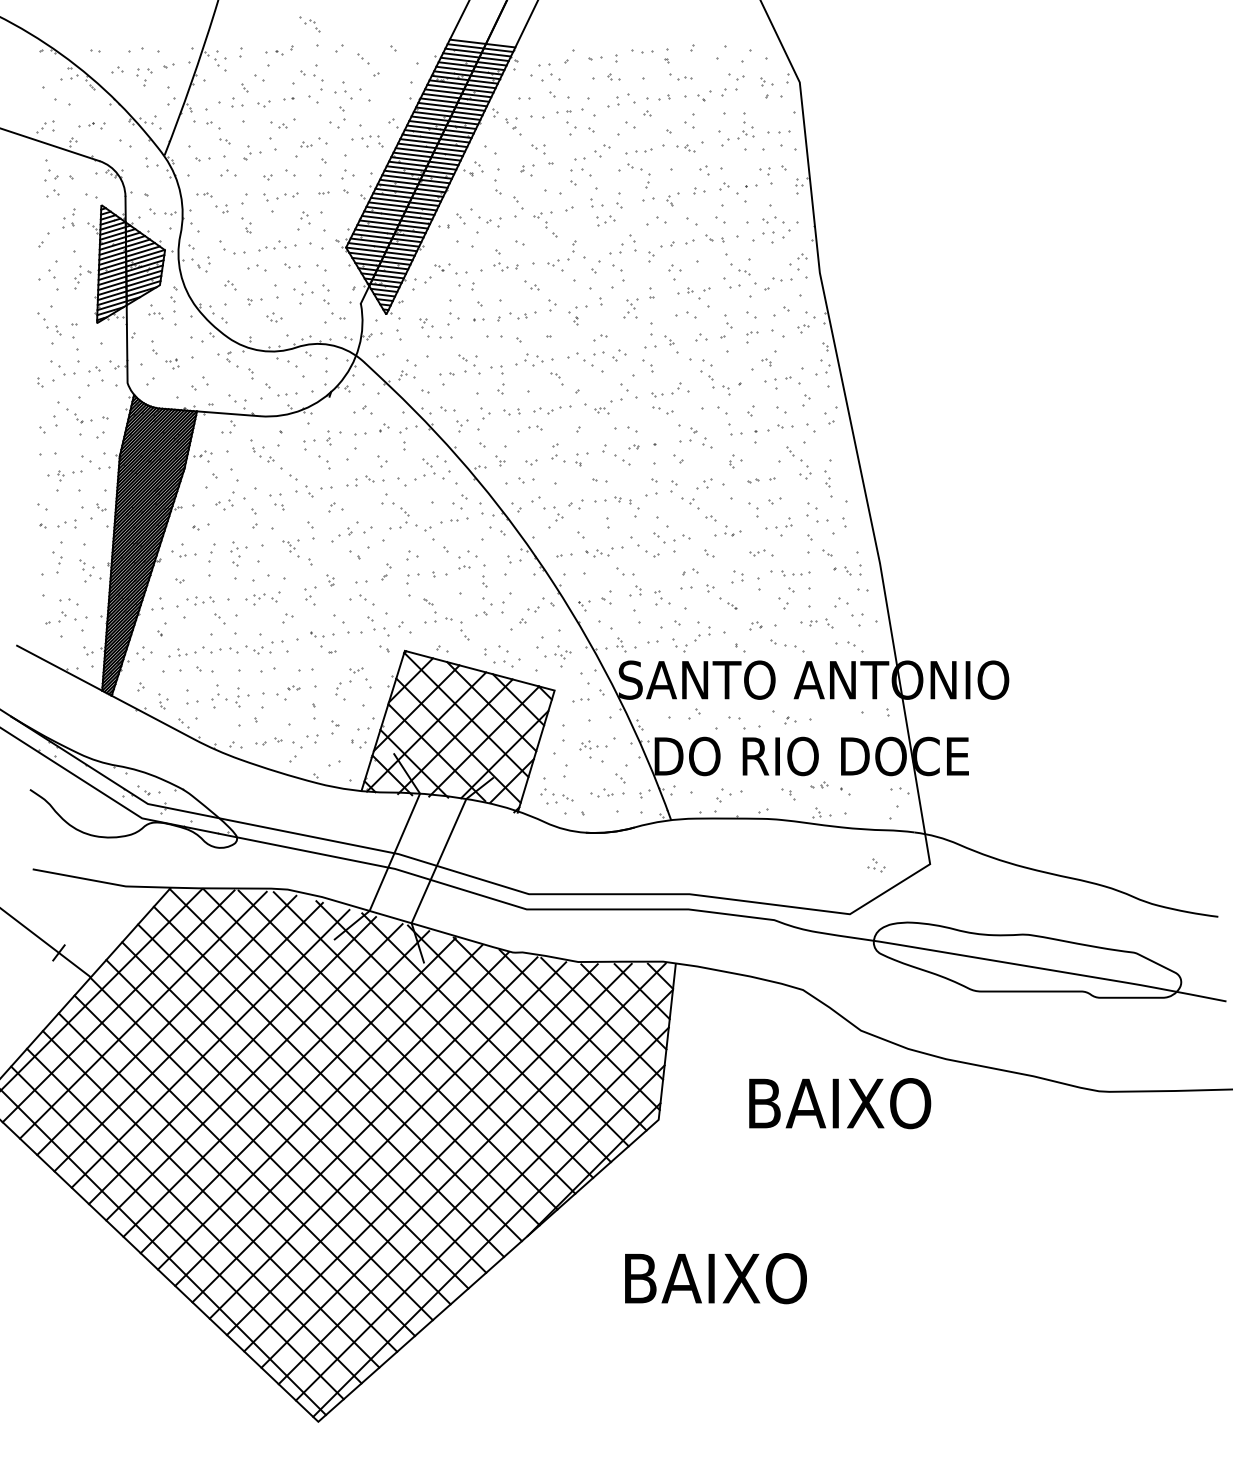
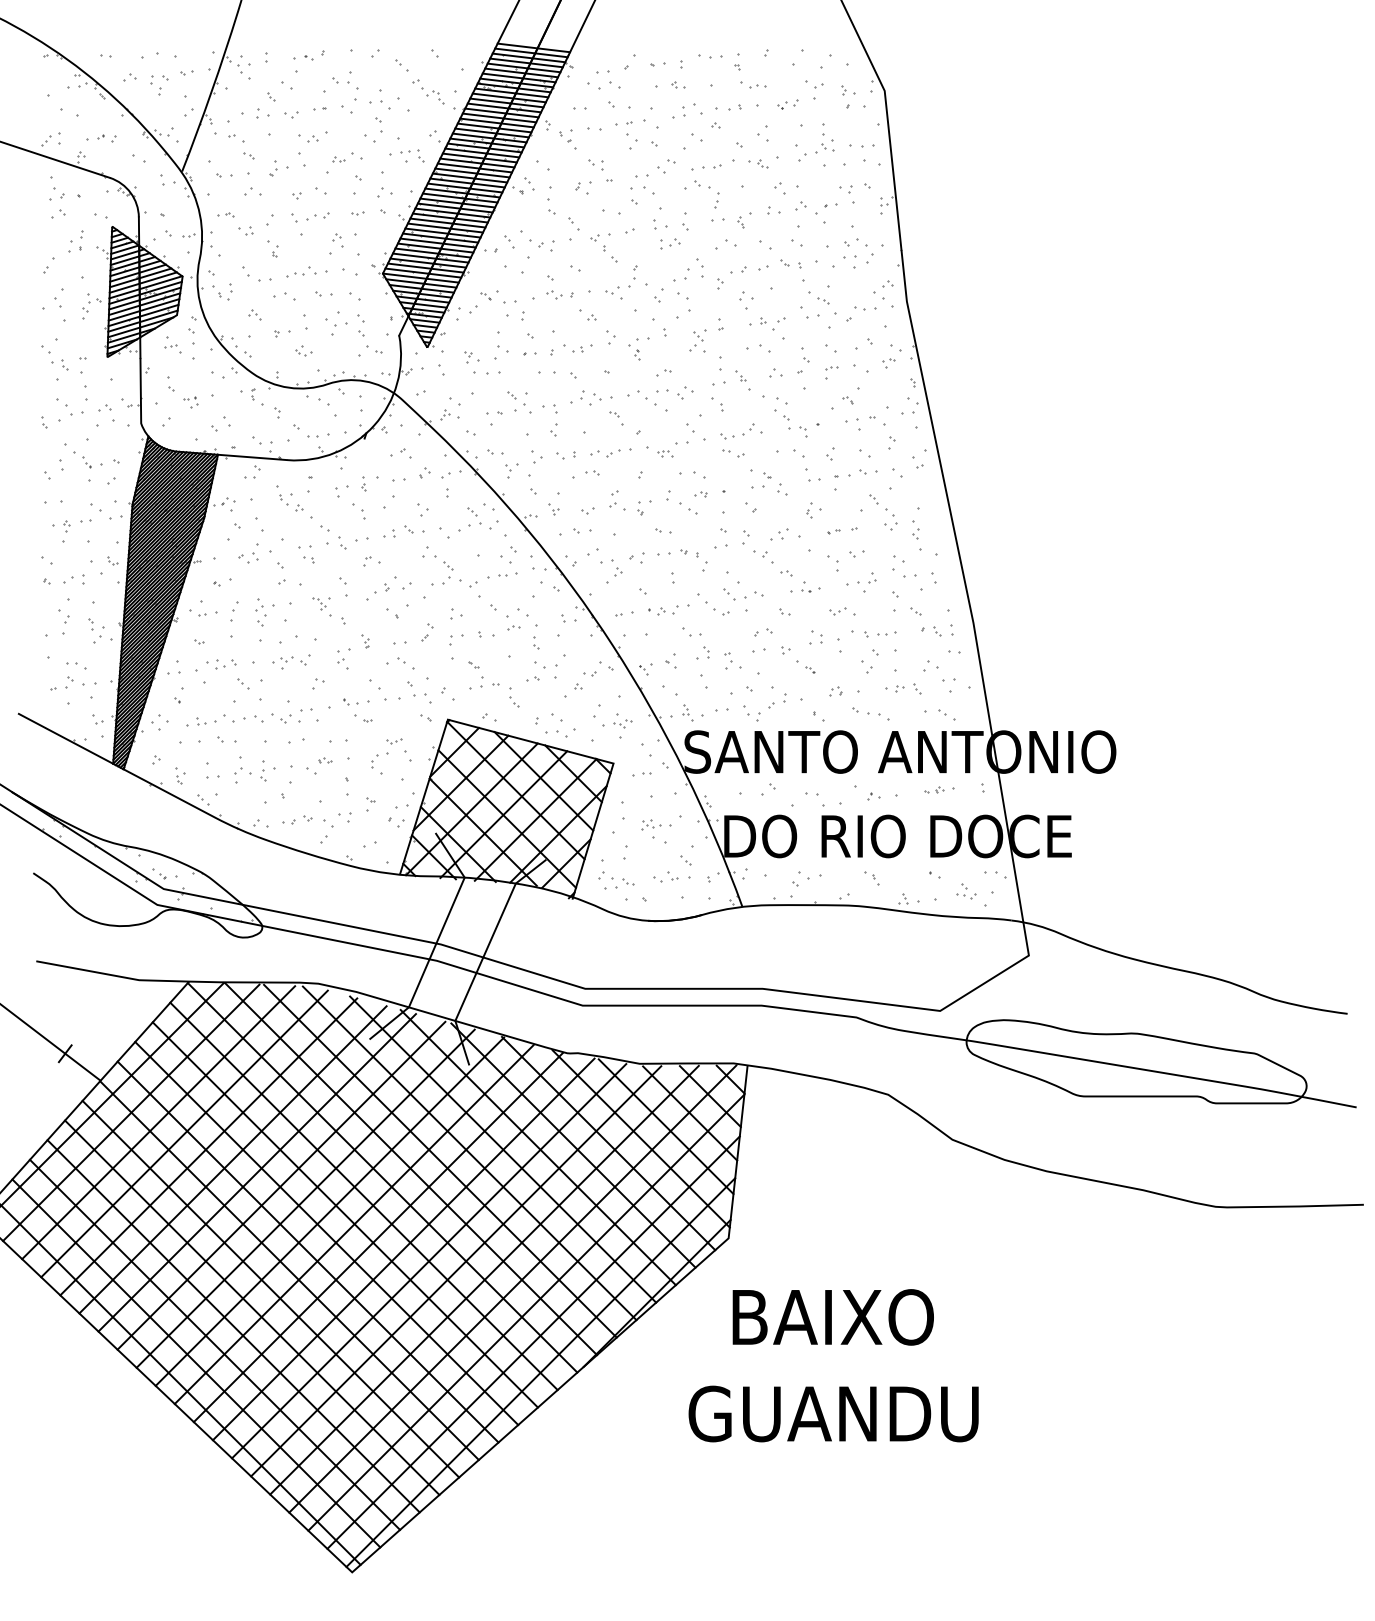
part: (309, 24) -> (432, 95), moved
part: (711, 94) -> (787, 104), size x0.62
part: (819, 784) -> (934, 789), moved
part: (876, 864) -> (966, 891), moved
text: (839, 1103) -> (832, 1317), moved
text: (753, 1278) -> (833, 1413), BAIXO -> GUANDU

